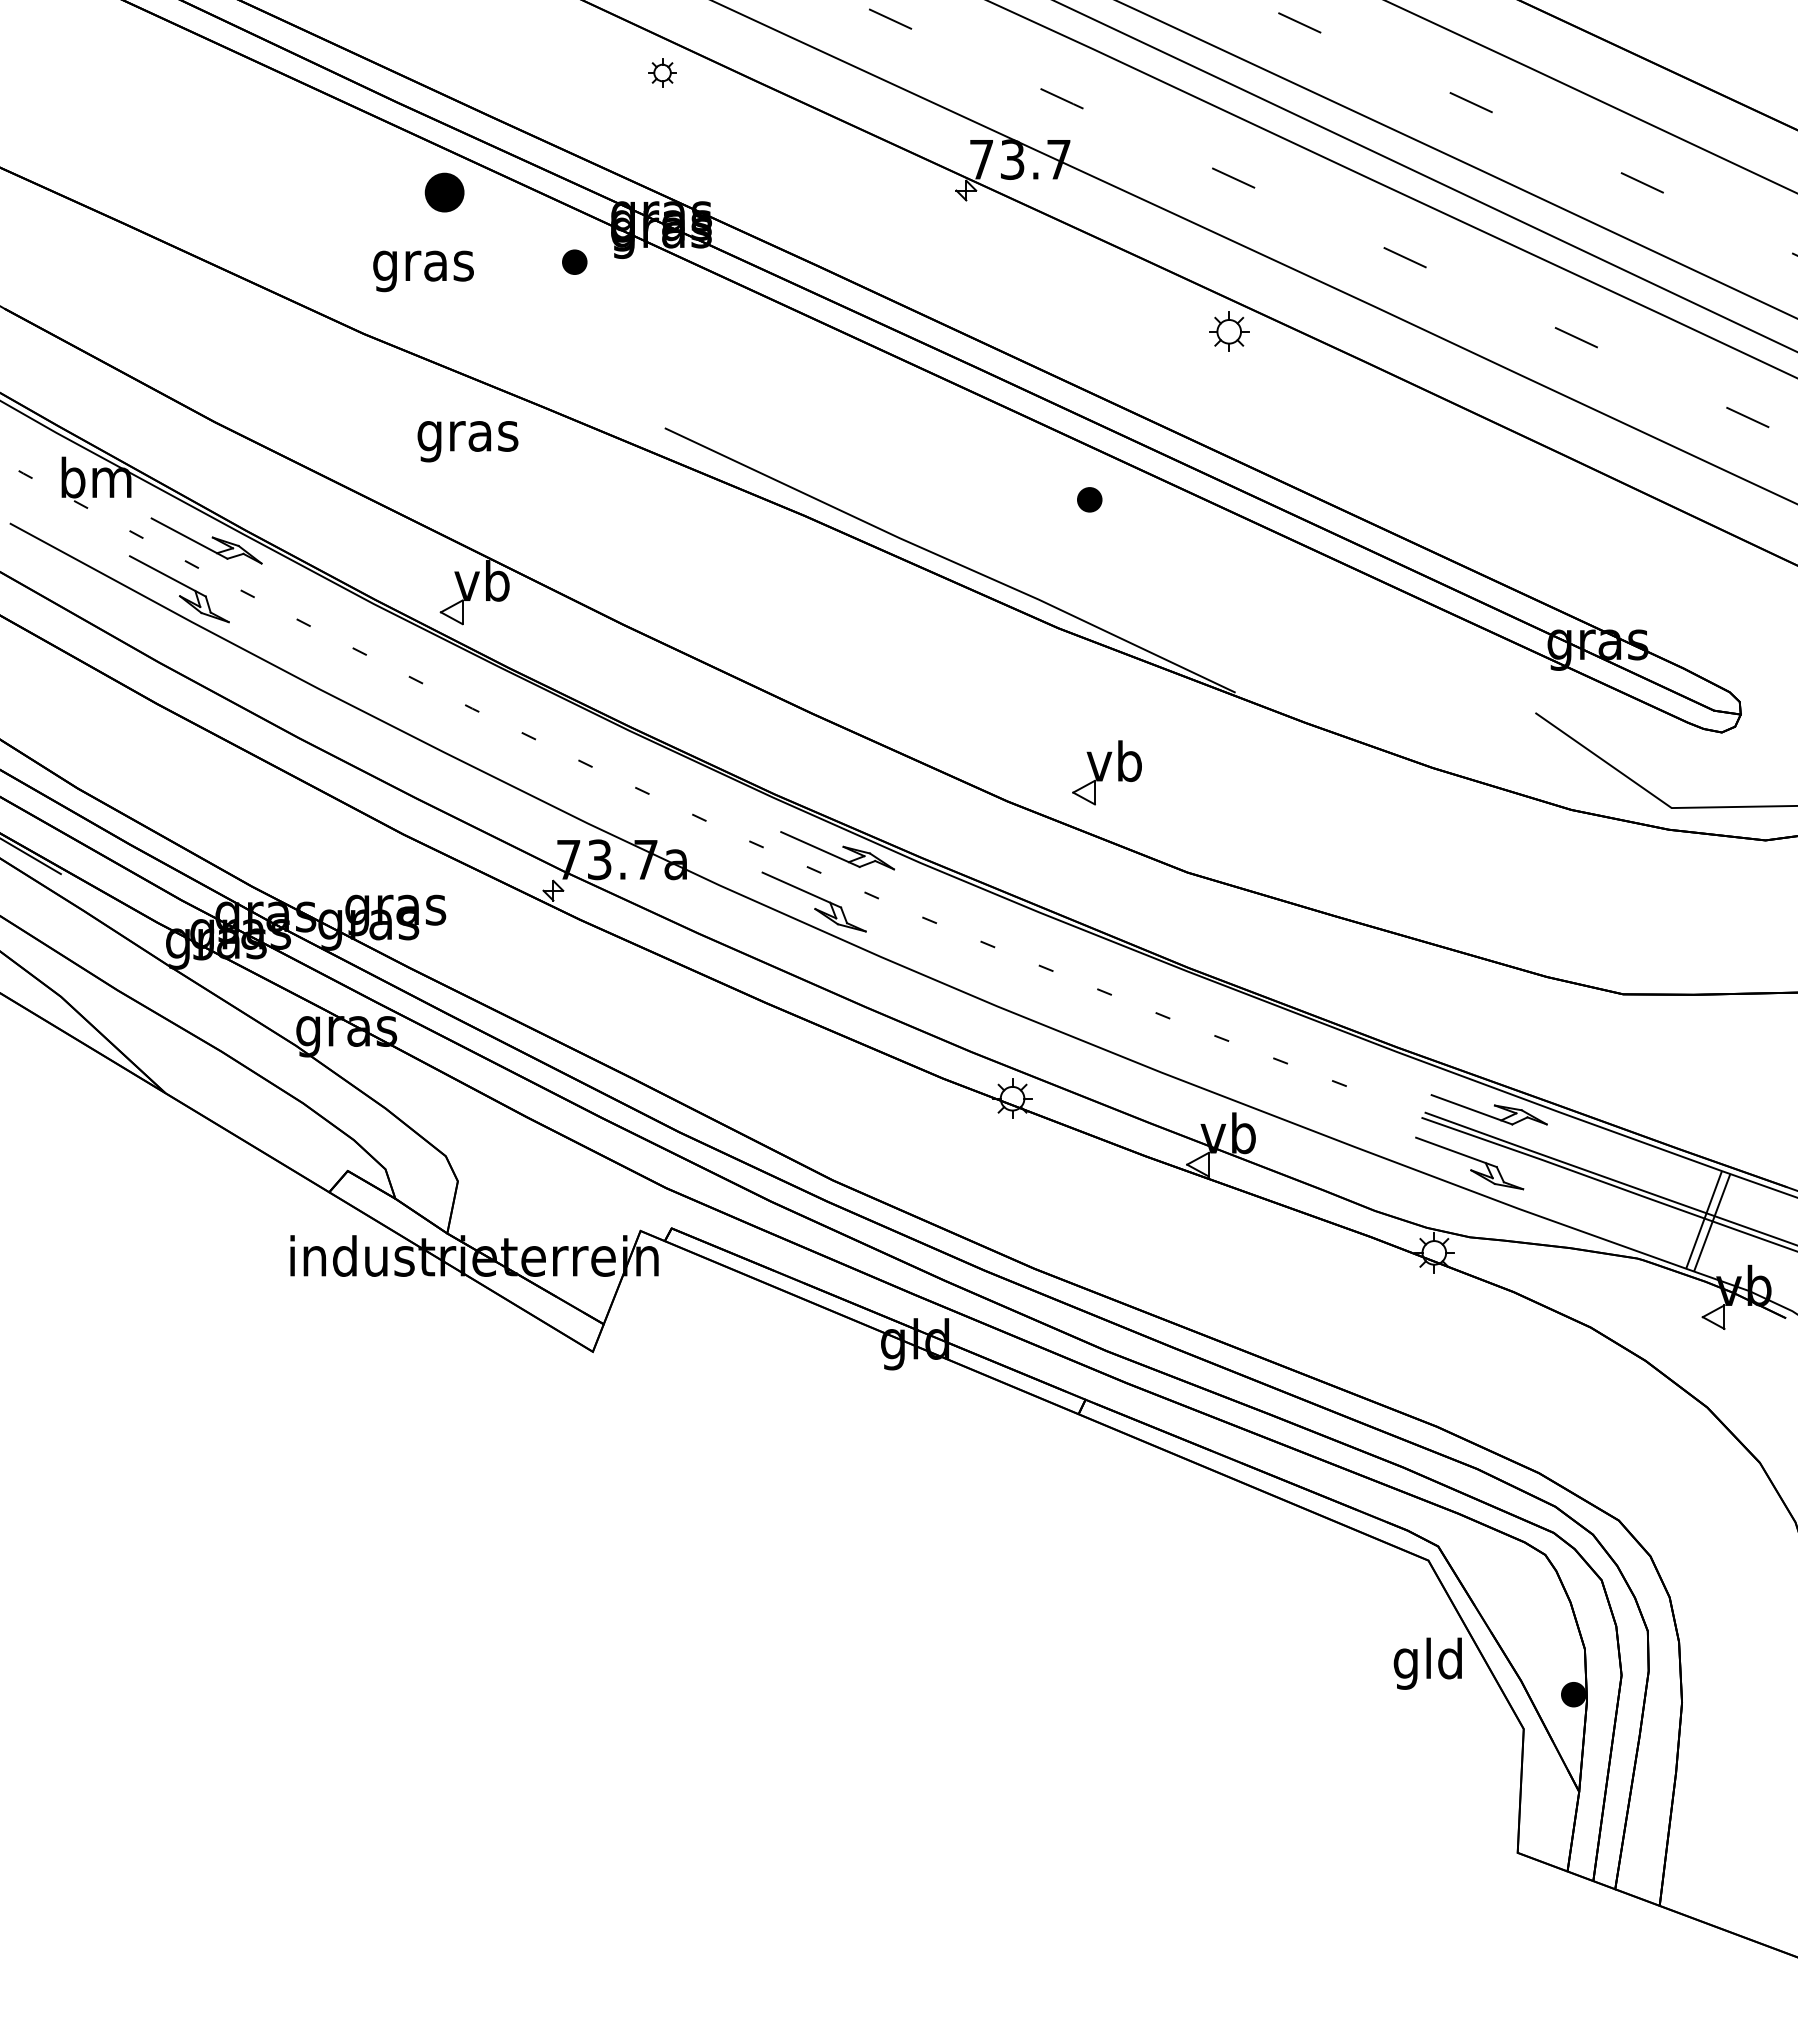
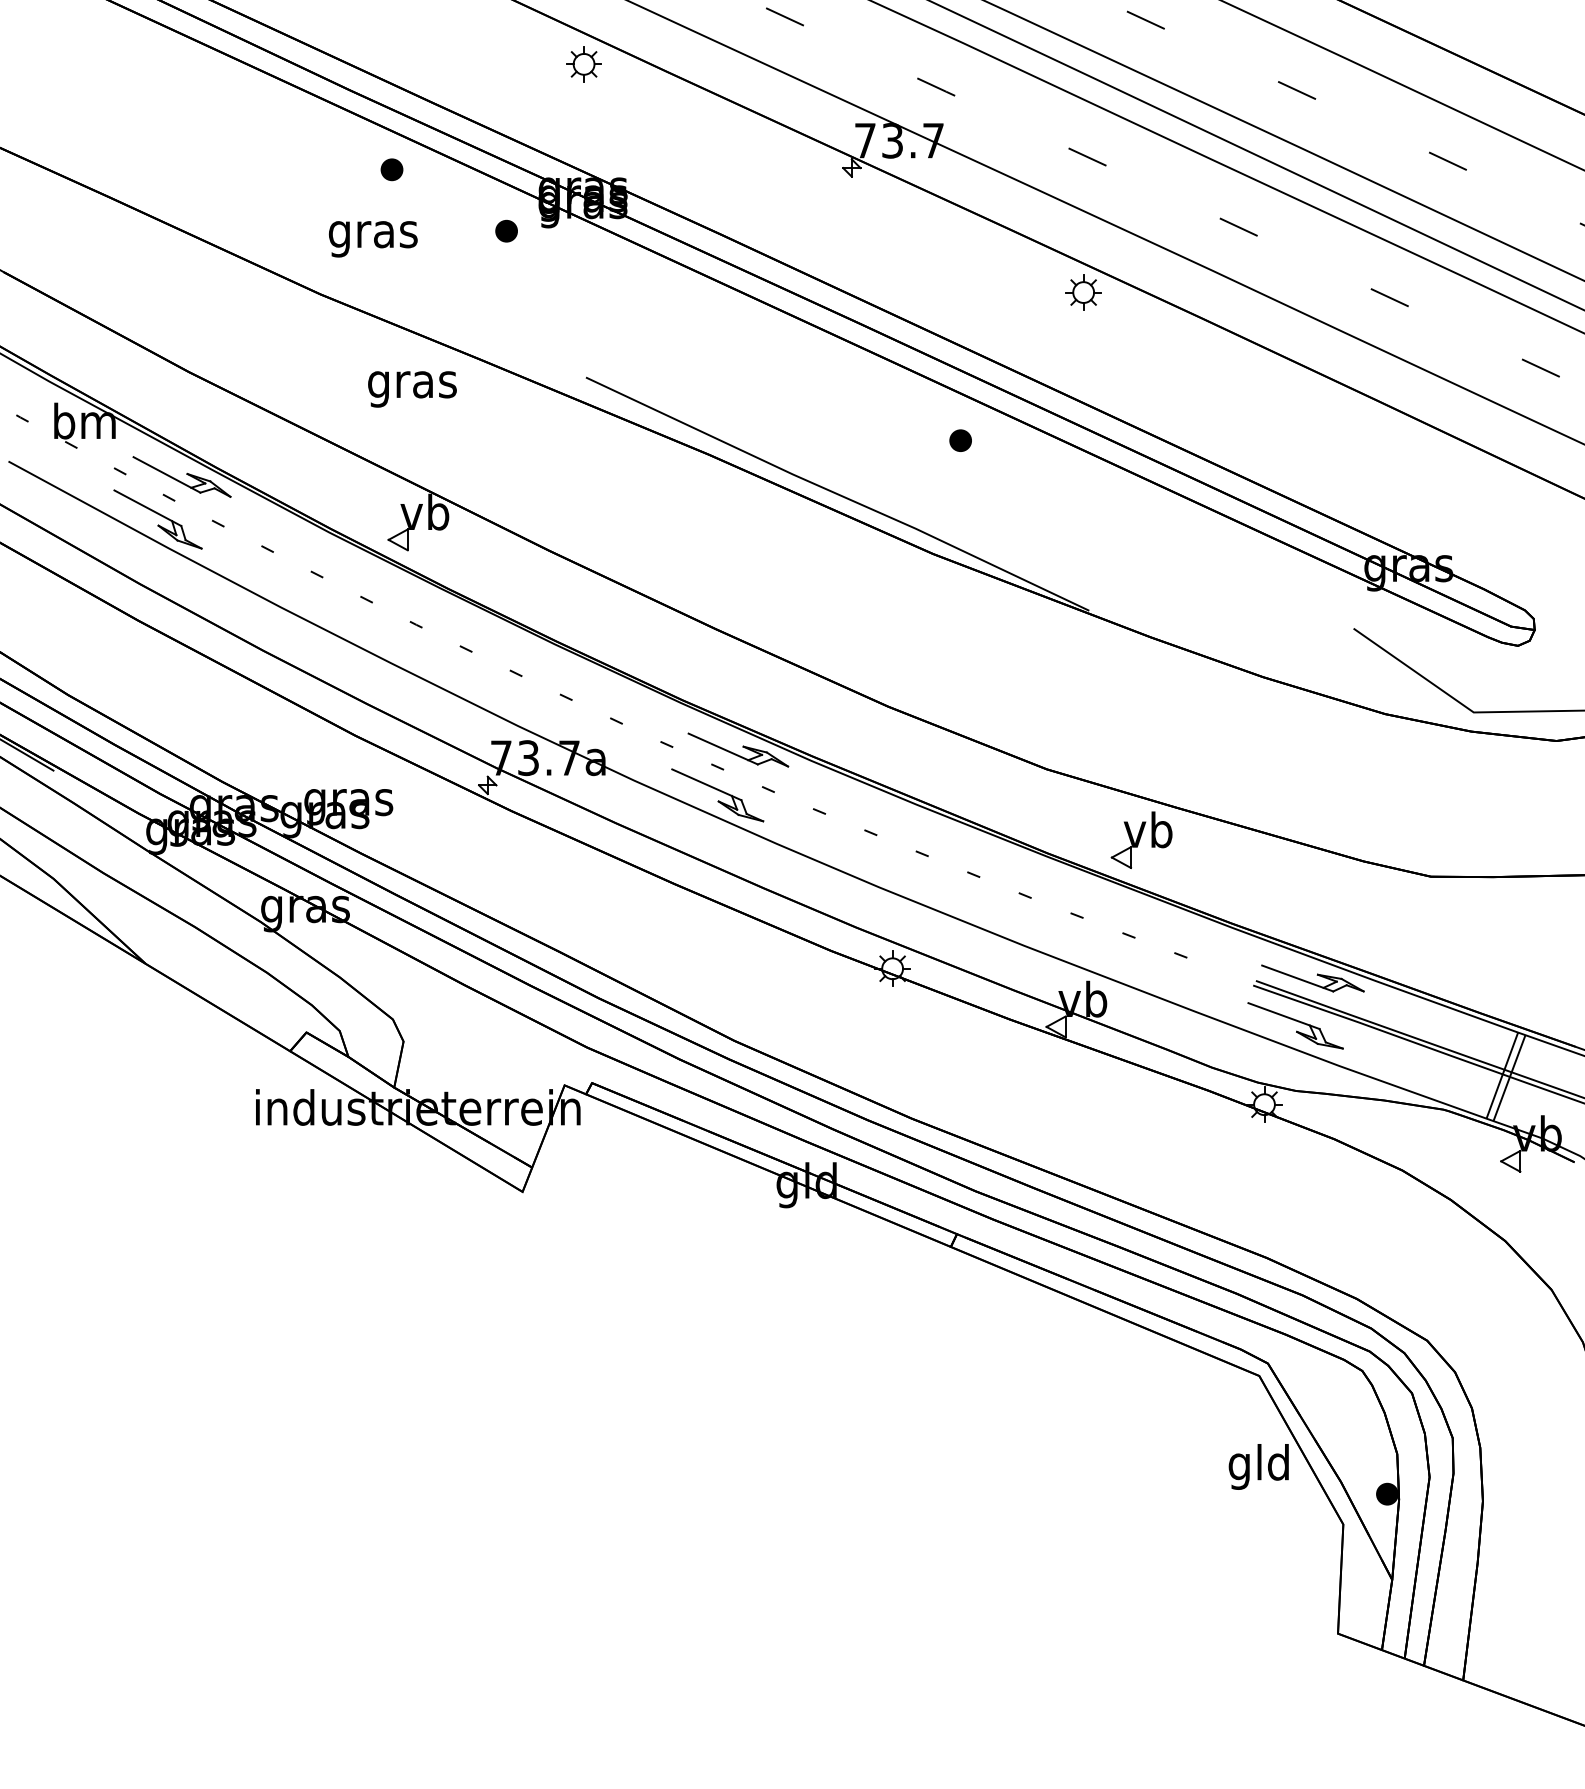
part: (662, 72) -> (583, 63), size x1.43
part: (444, 192) -> (391, 169), size x0.62
part: (1106, 772) -> (1141, 839), moved

